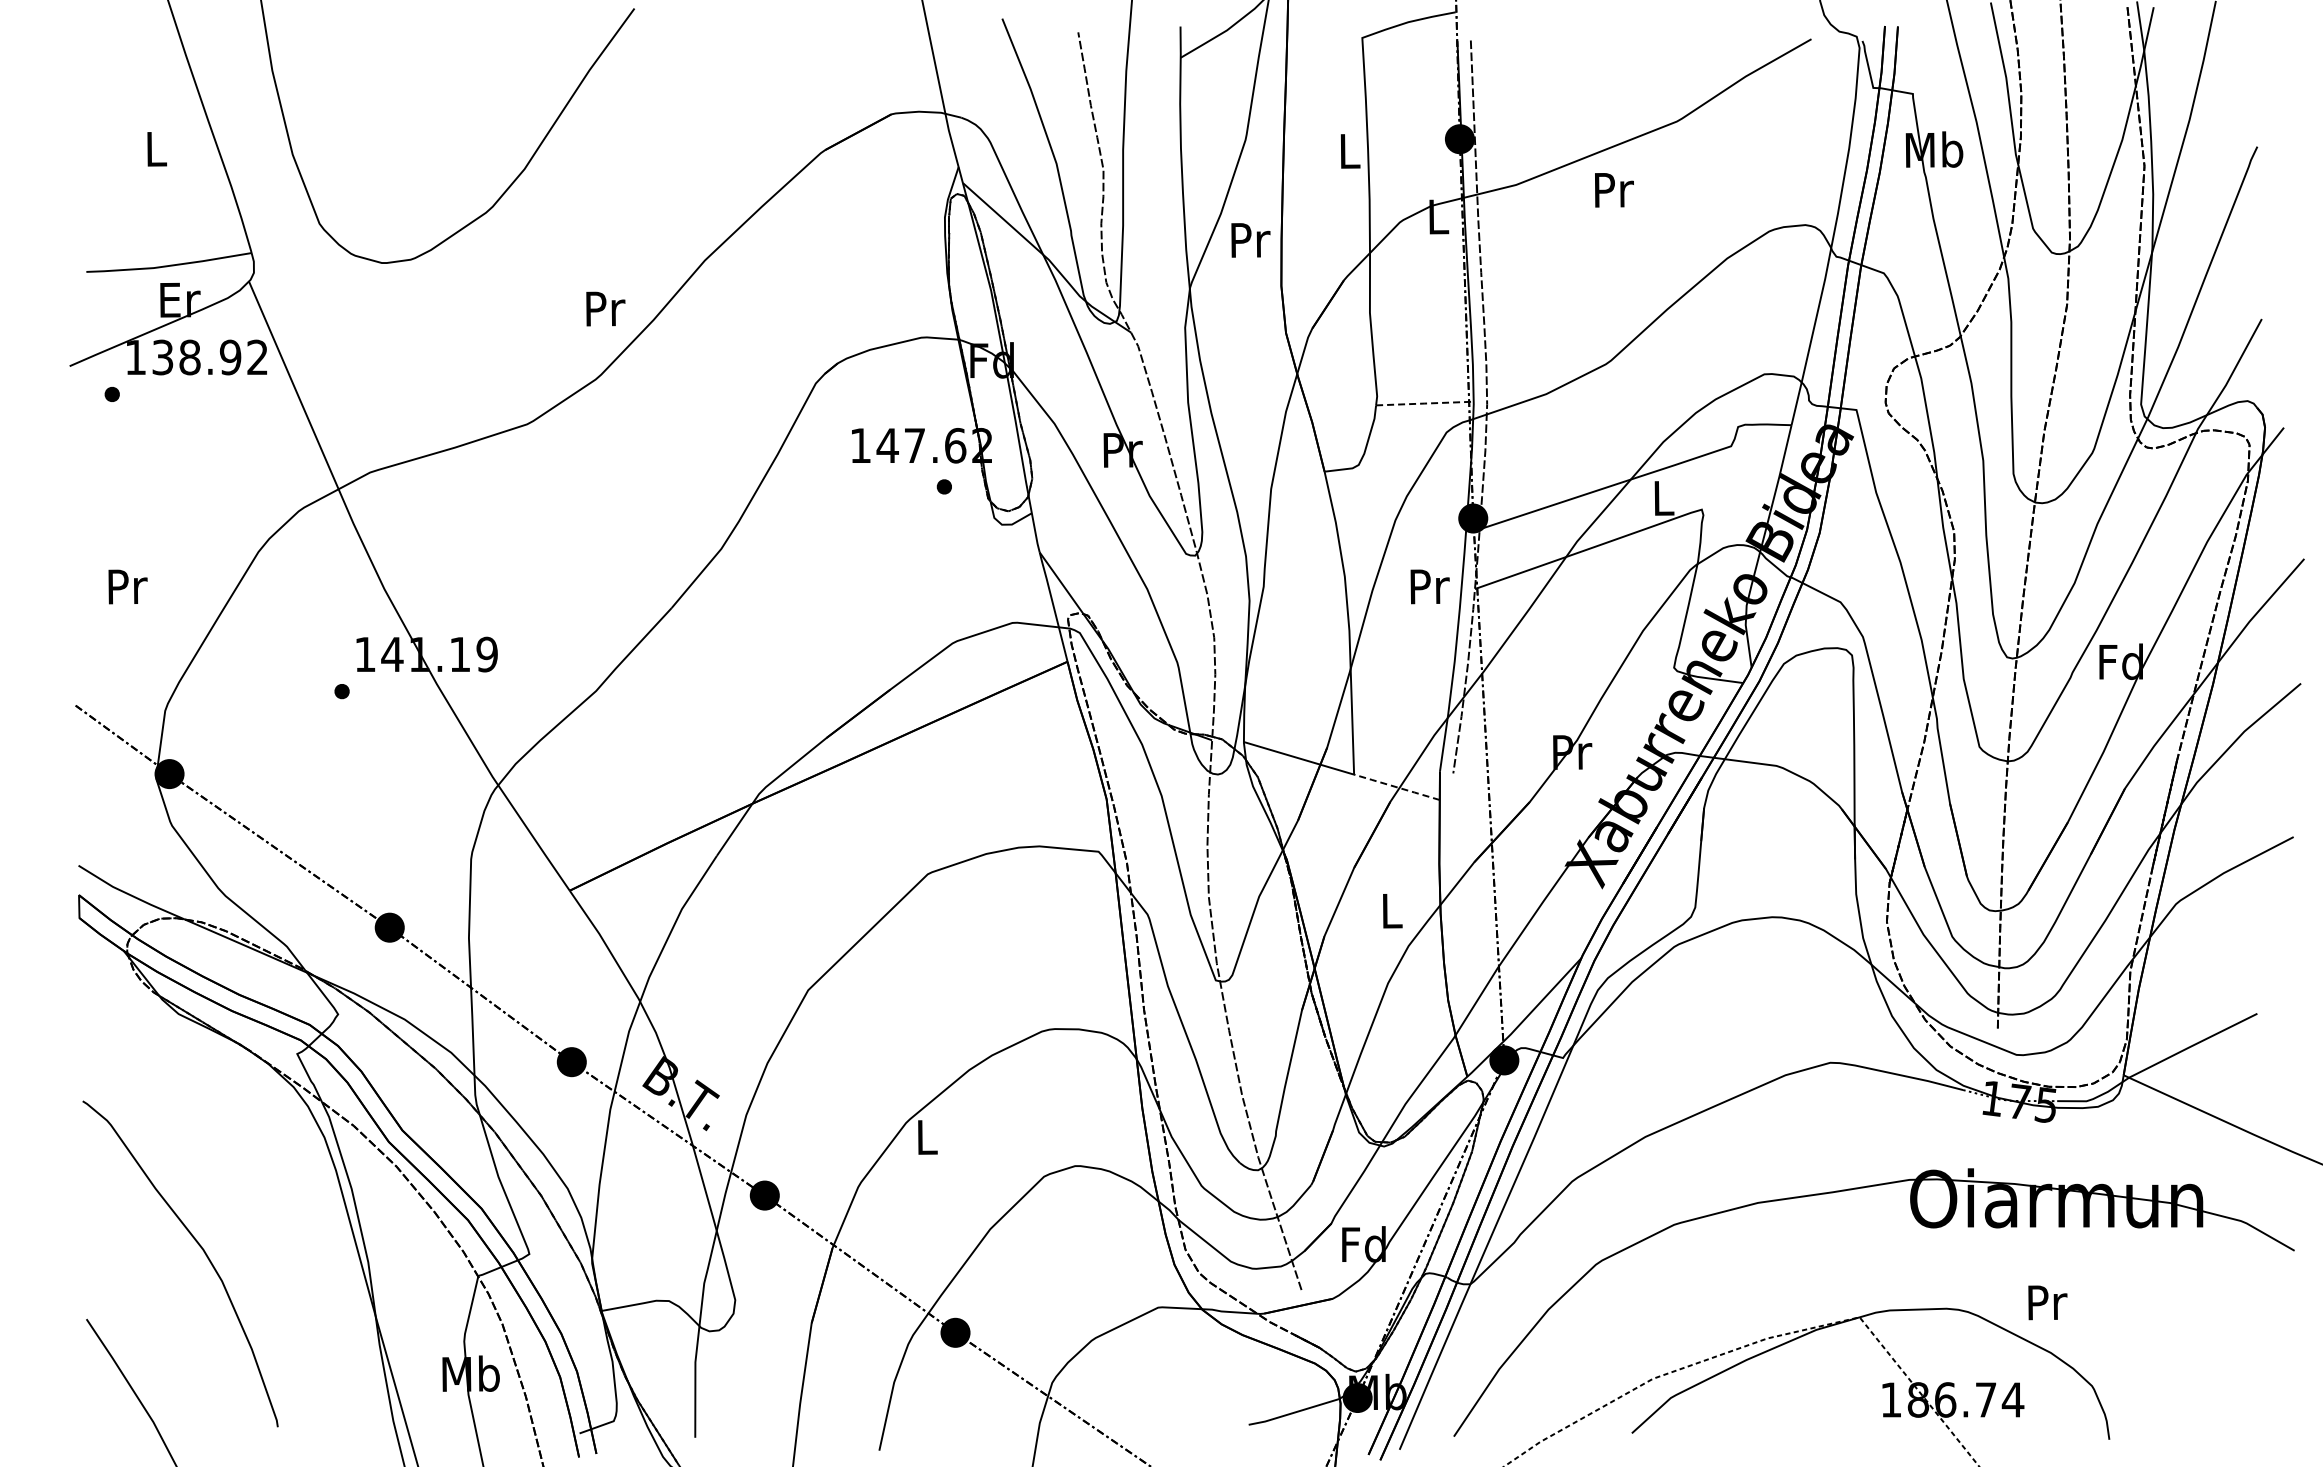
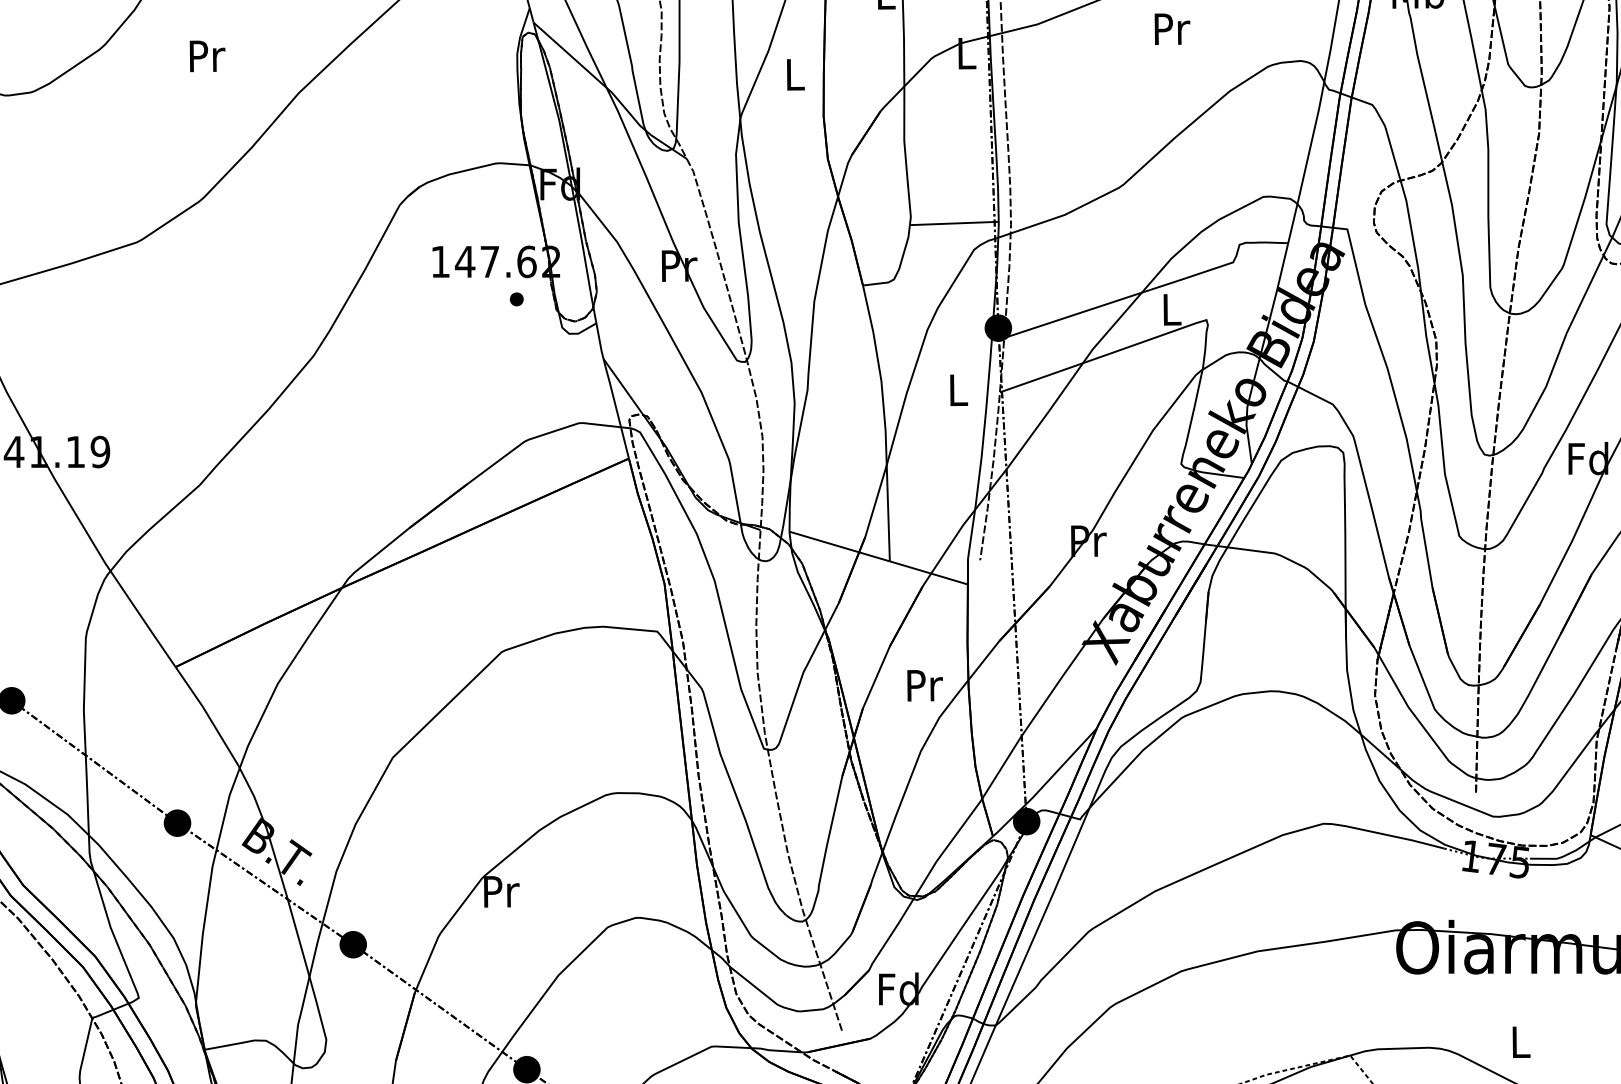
text: (1614, 190) -> (1172, 29), moved
text: (1250, 240) -> (795, 74), Pr -> L
text: (605, 308) -> (207, 55), moved
line: (1424, 403) -> (953, 223), dashed -> solid
text: (1429, 586) -> (958, 390), Pr -> L
line: (1396, 787) -> (928, 573), dashed -> solid
text: (1392, 911) -> (924, 686), L -> Pr
text: (927, 1137) -> (501, 891), L -> Pr
text: (2047, 1302) -> (1521, 1042), Pr -> L

